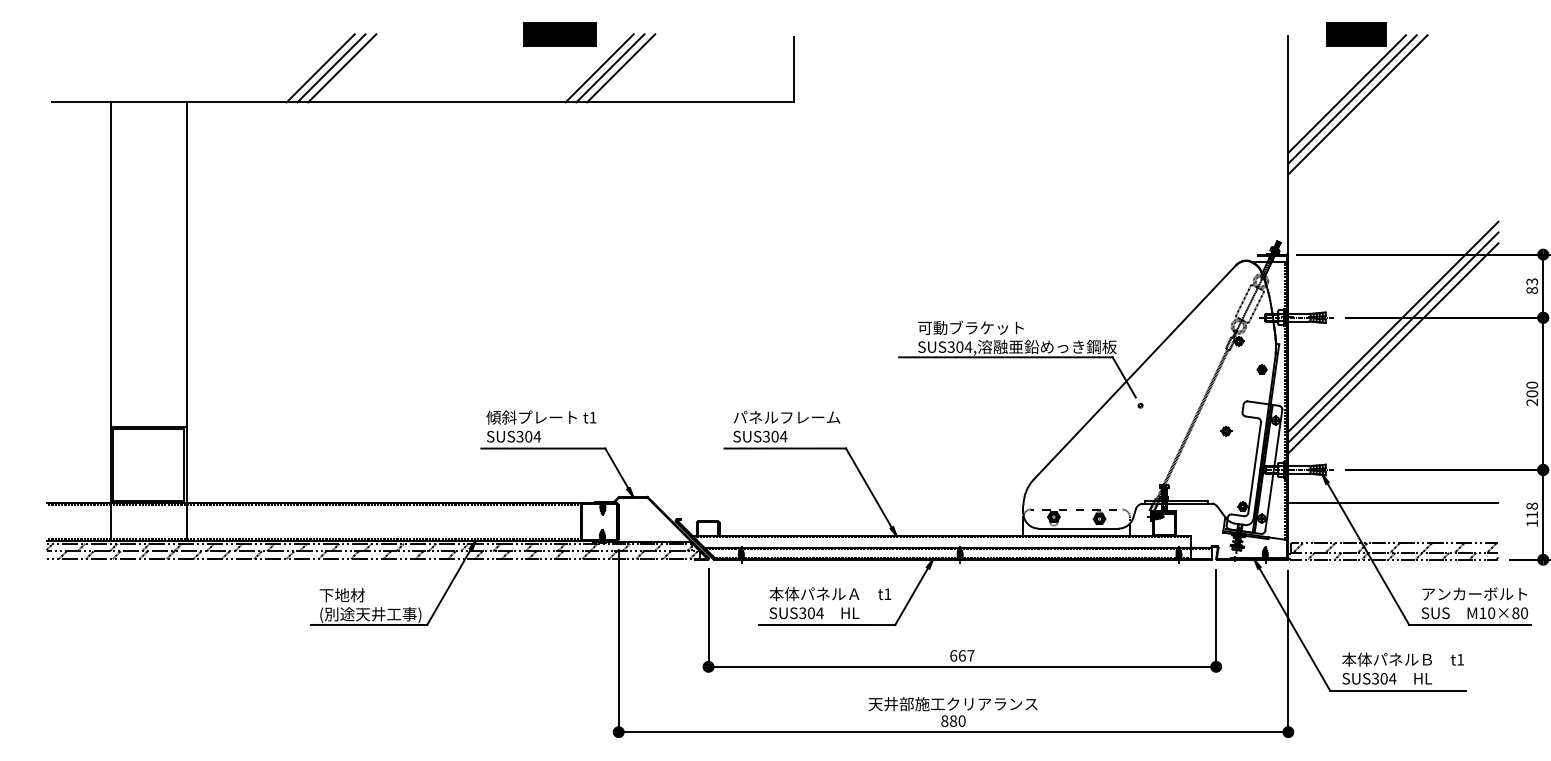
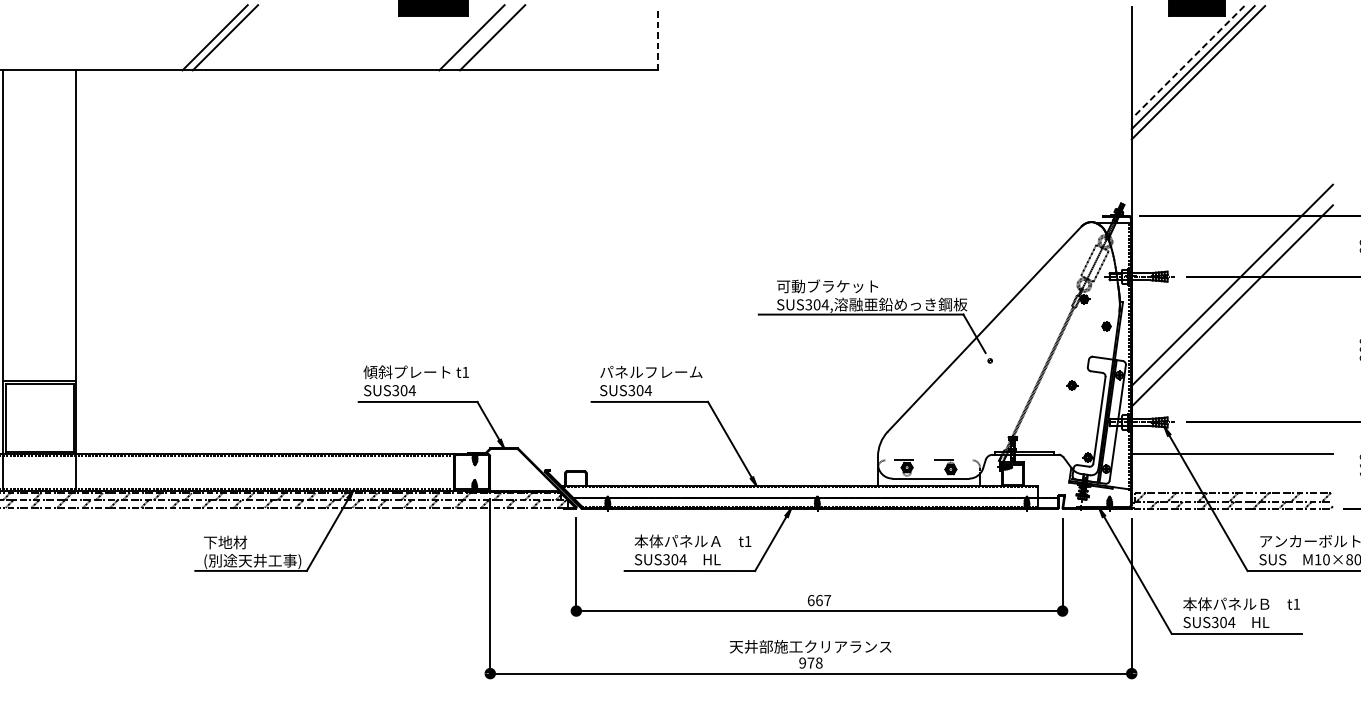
line: (320, 68) -> (204, 37), removed
line: (610, 68) -> (482, 37), removed
line: (793, 69) -> (657, 38), solid -> dashed
line: (1346, 94) -> (1187, 62), solid -> dashed
line: (1393, 337) -> (1232, 295), removed
text: (953, 720) -> (810, 662), 880 -> 978

